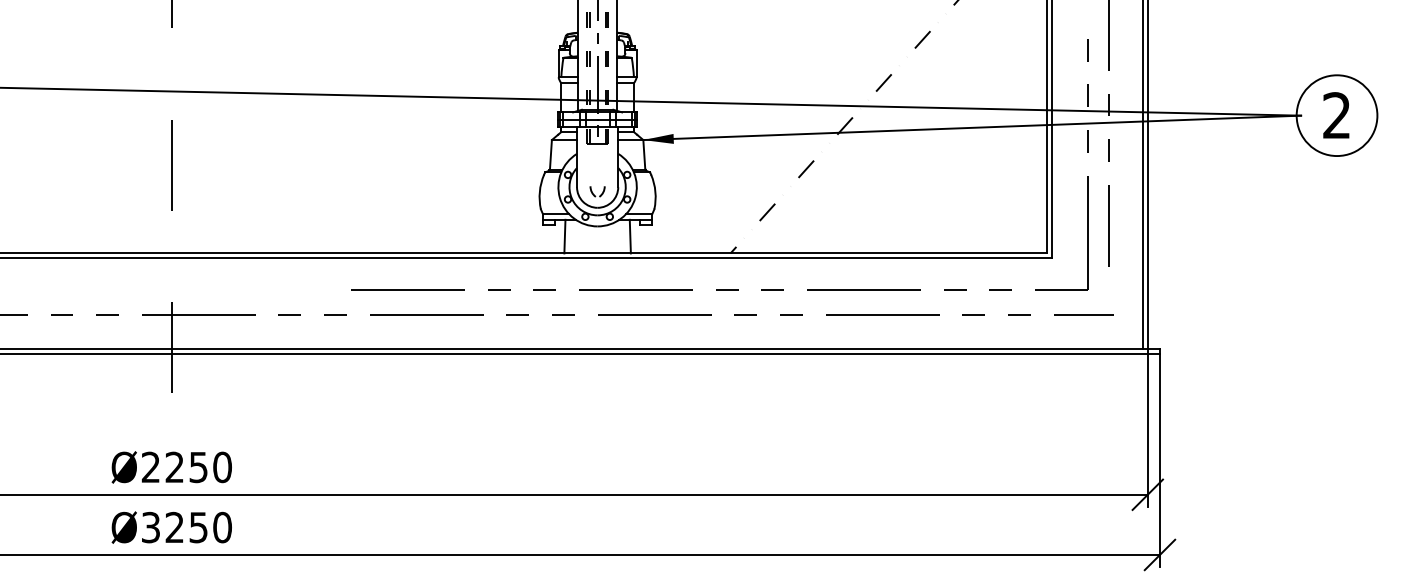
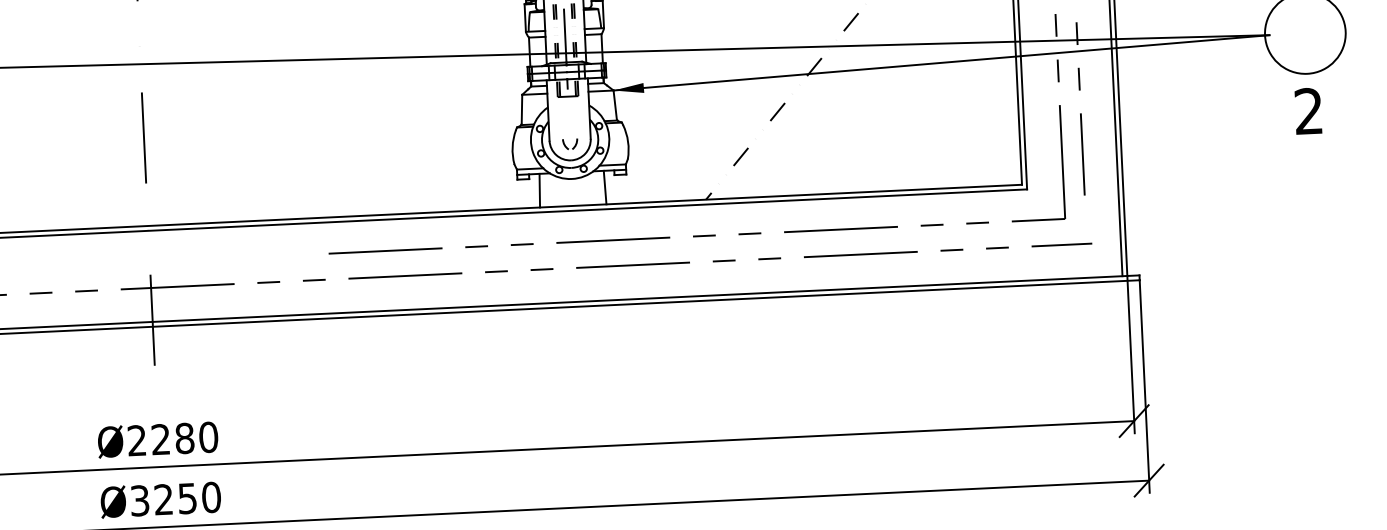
text: (1336, 115) -> (1308, 111), moved
text: (198, 467) -> (184, 438), Ø2250 -> Ø2280

